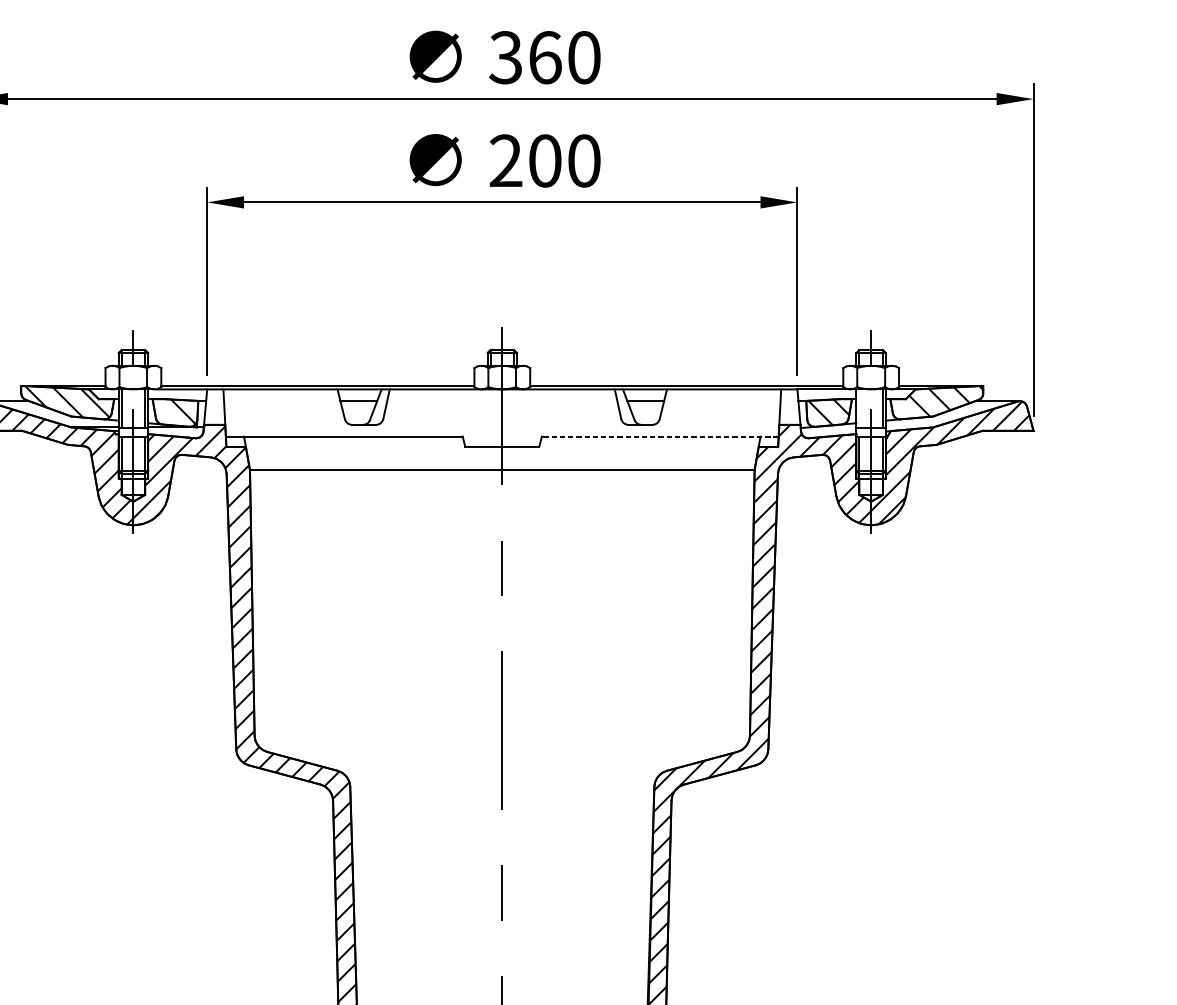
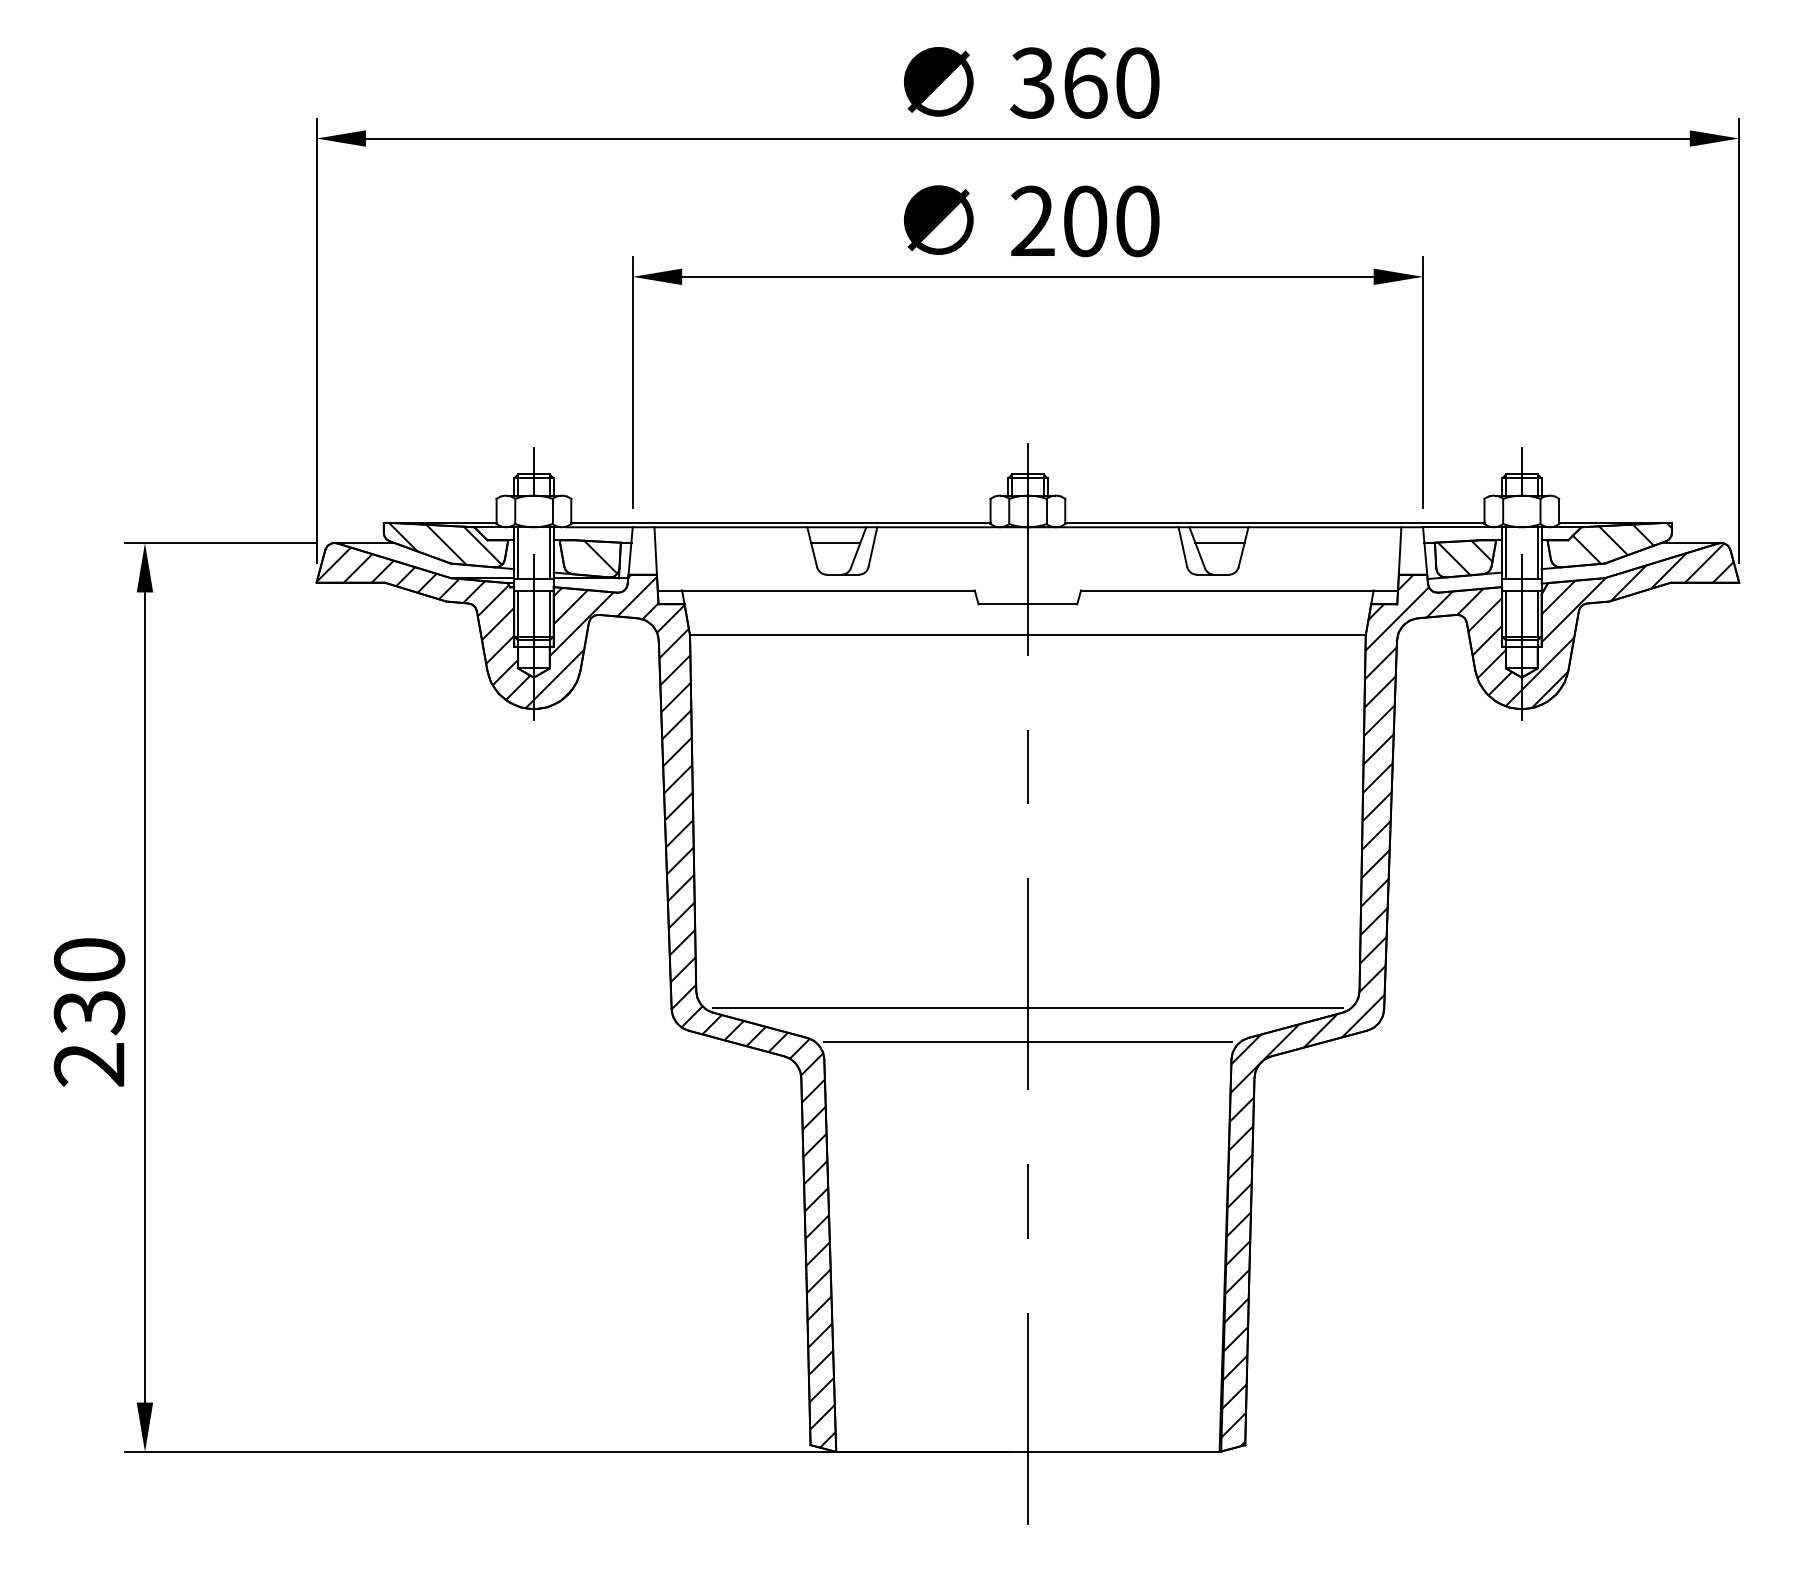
line: (859, 409) -> (1506, 553), added
line: (660, 436) -> (1239, 590), dashed -> solid
line: (502, 748) -> (1027, 1008), added
line: (502, 774) -> (1027, 1042), added

